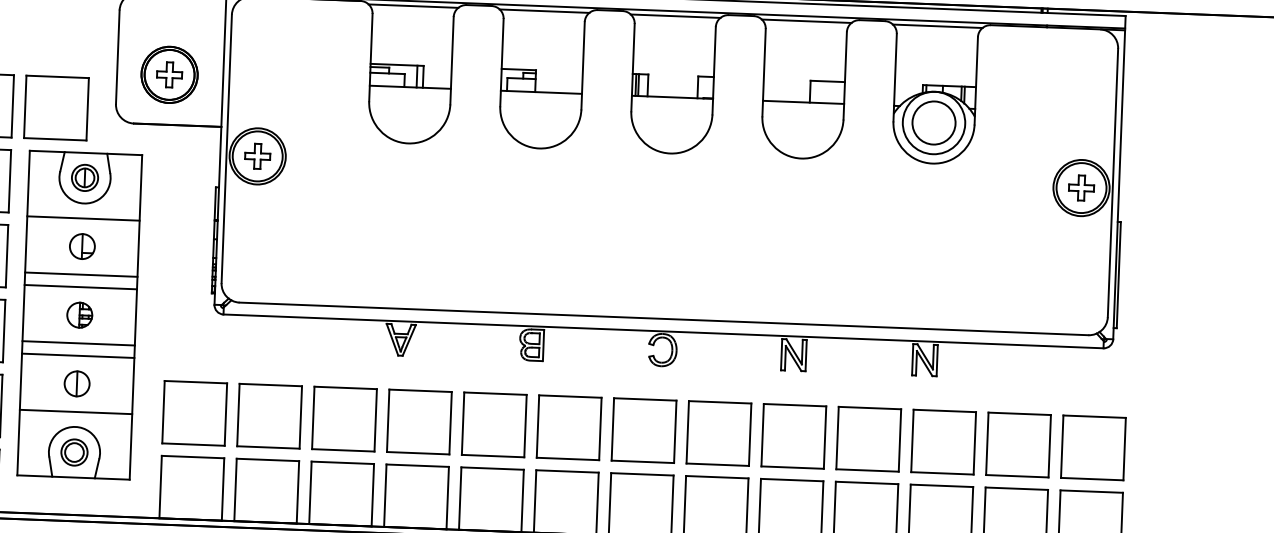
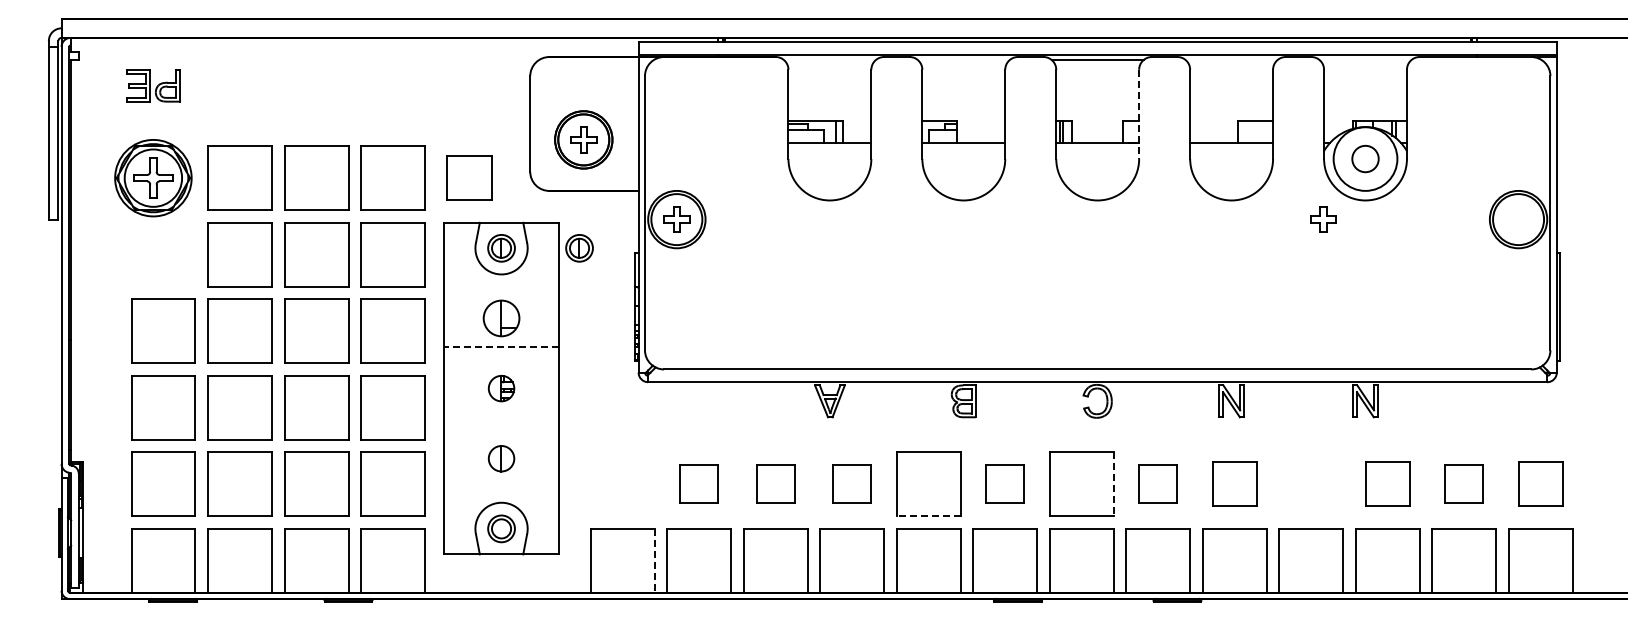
line: (413, 6) -> (829, 60), removed
line: (544, 11) -> (963, 60), removed
line: (806, 21) -> (1231, 60), removed
line: (937, 26) -> (1365, 60), removed
line: (714, 70) -> (1139, 114), solid -> dashed
part: (56, 107) -> (469, 177), size x0.7
circle: (933, 123) -> (1365, 159), size x0.6
part: (161, 181) -> (579, 248), added
part: (1081, 187) -> (1323, 219), moved
line: (83, 218) -> (501, 289), removed
part: (82, 246) -> (501, 318), size x1.4
line: (81, 275) -> (501, 347), solid -> dashed
line: (80, 286) -> (501, 359), removed
line: (78, 343) -> (501, 417), removed
line: (78, 356) -> (501, 430), removed
line: (75, 412) -> (501, 487), removed
part: (194, 412) -> (622, 483), removed
part: (268, 415) -> (698, 483), size x0.6
part: (344, 418) -> (775, 483), size x0.6
part: (418, 421) -> (851, 483), size x0.6
part: (568, 427) -> (1004, 483), size x0.6
line: (675, 432) -> (1113, 484), solid -> dashed
part: (718, 432) -> (1157, 483), size x0.6
part: (793, 435) -> (1234, 483), size x0.7
part: (867, 438) -> (1310, 483), removed
part: (943, 441) -> (1387, 483), size x0.7
part: (1017, 444) -> (1463, 483), size x0.6
part: (1093, 447) -> (1540, 483), size x0.7
line: (492, 456) -> (928, 516), solid -> dashed
line: (223, 489) -> (654, 560), solid -> dashed

